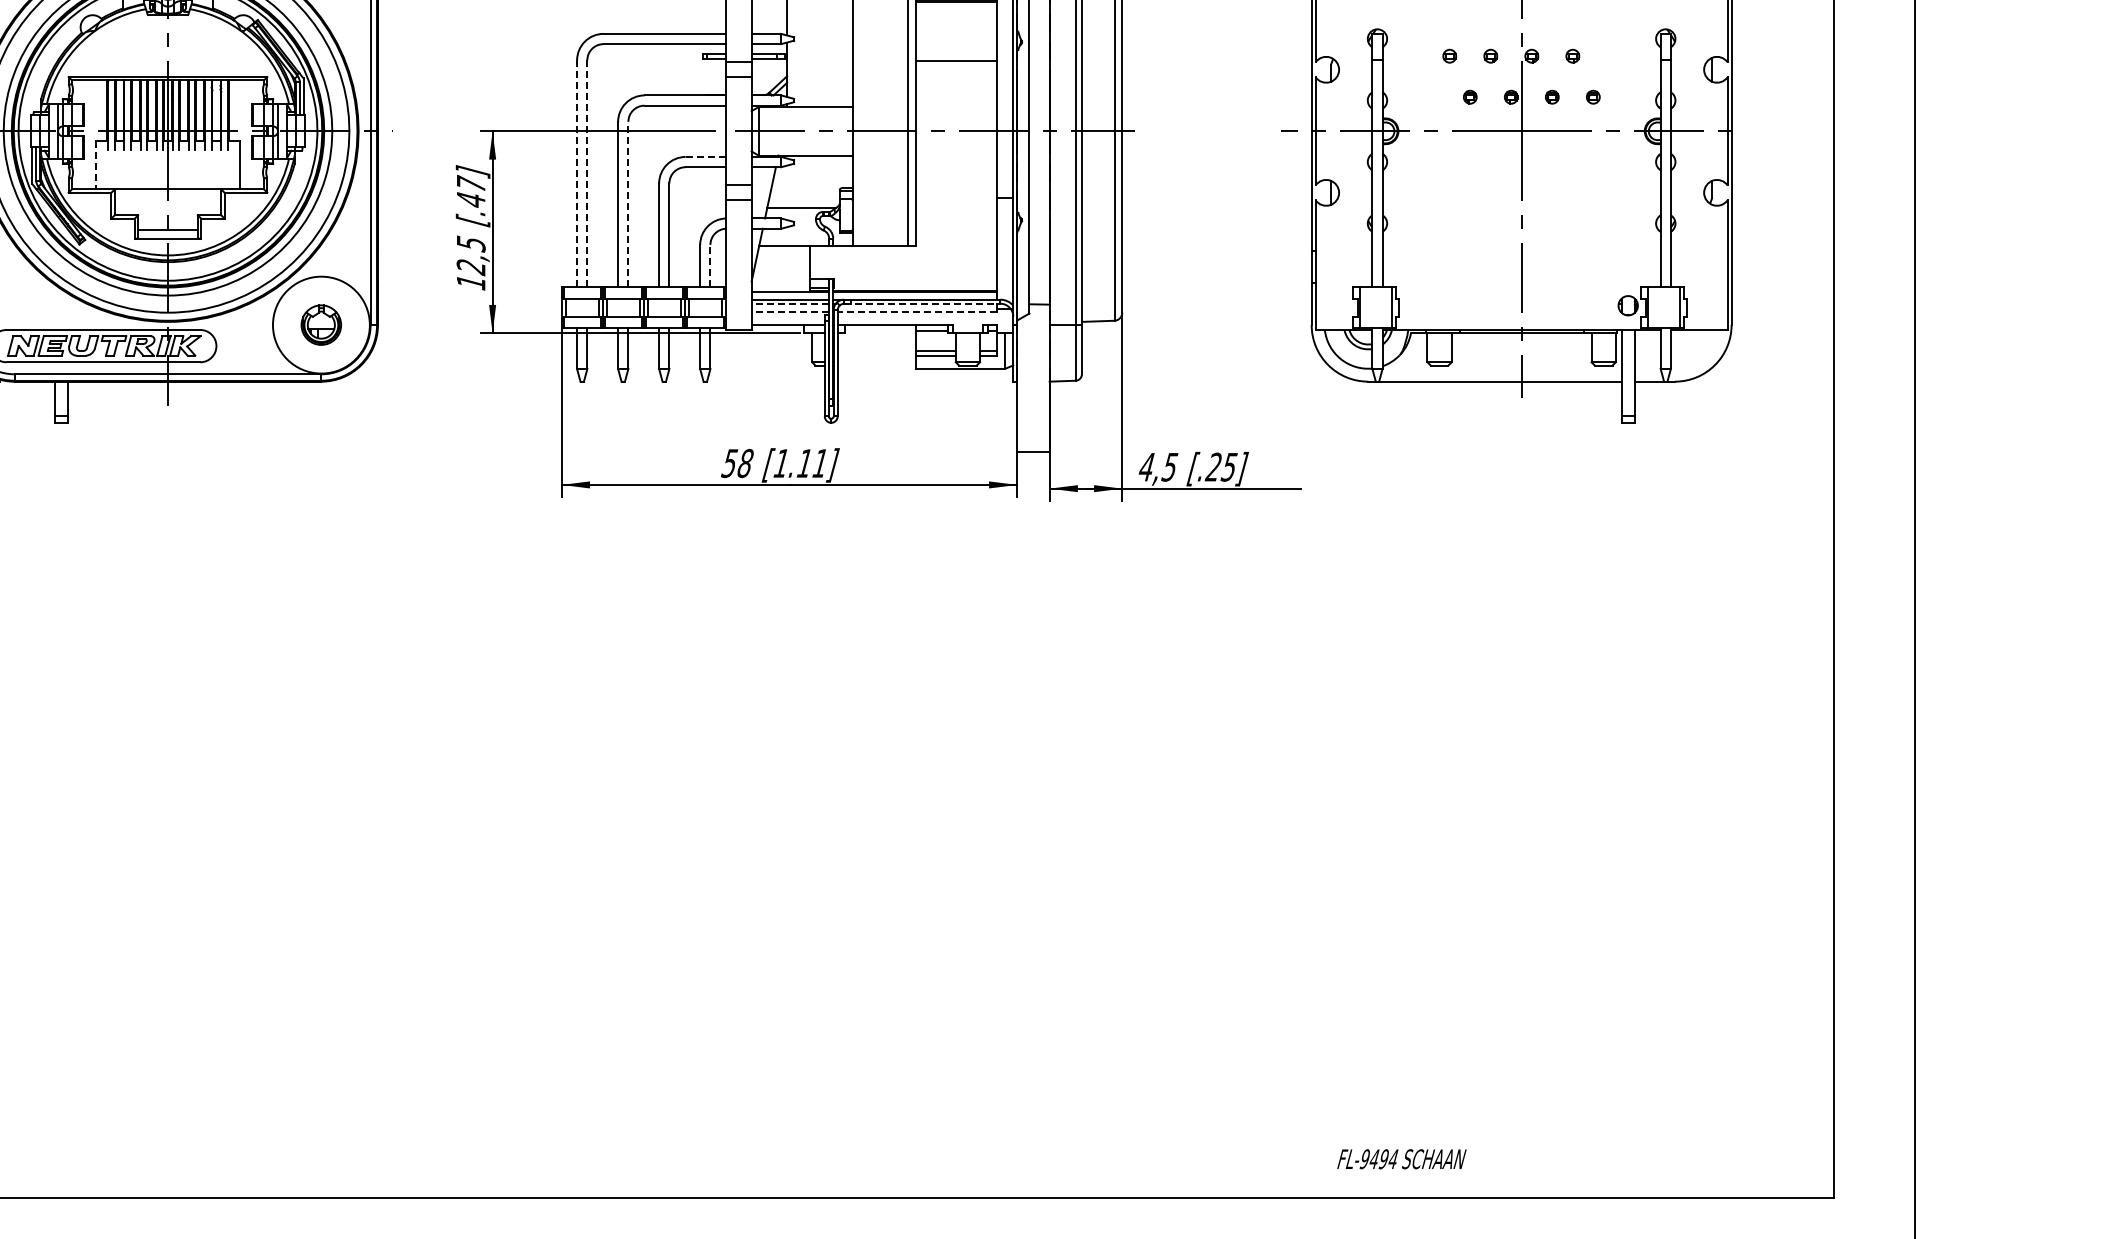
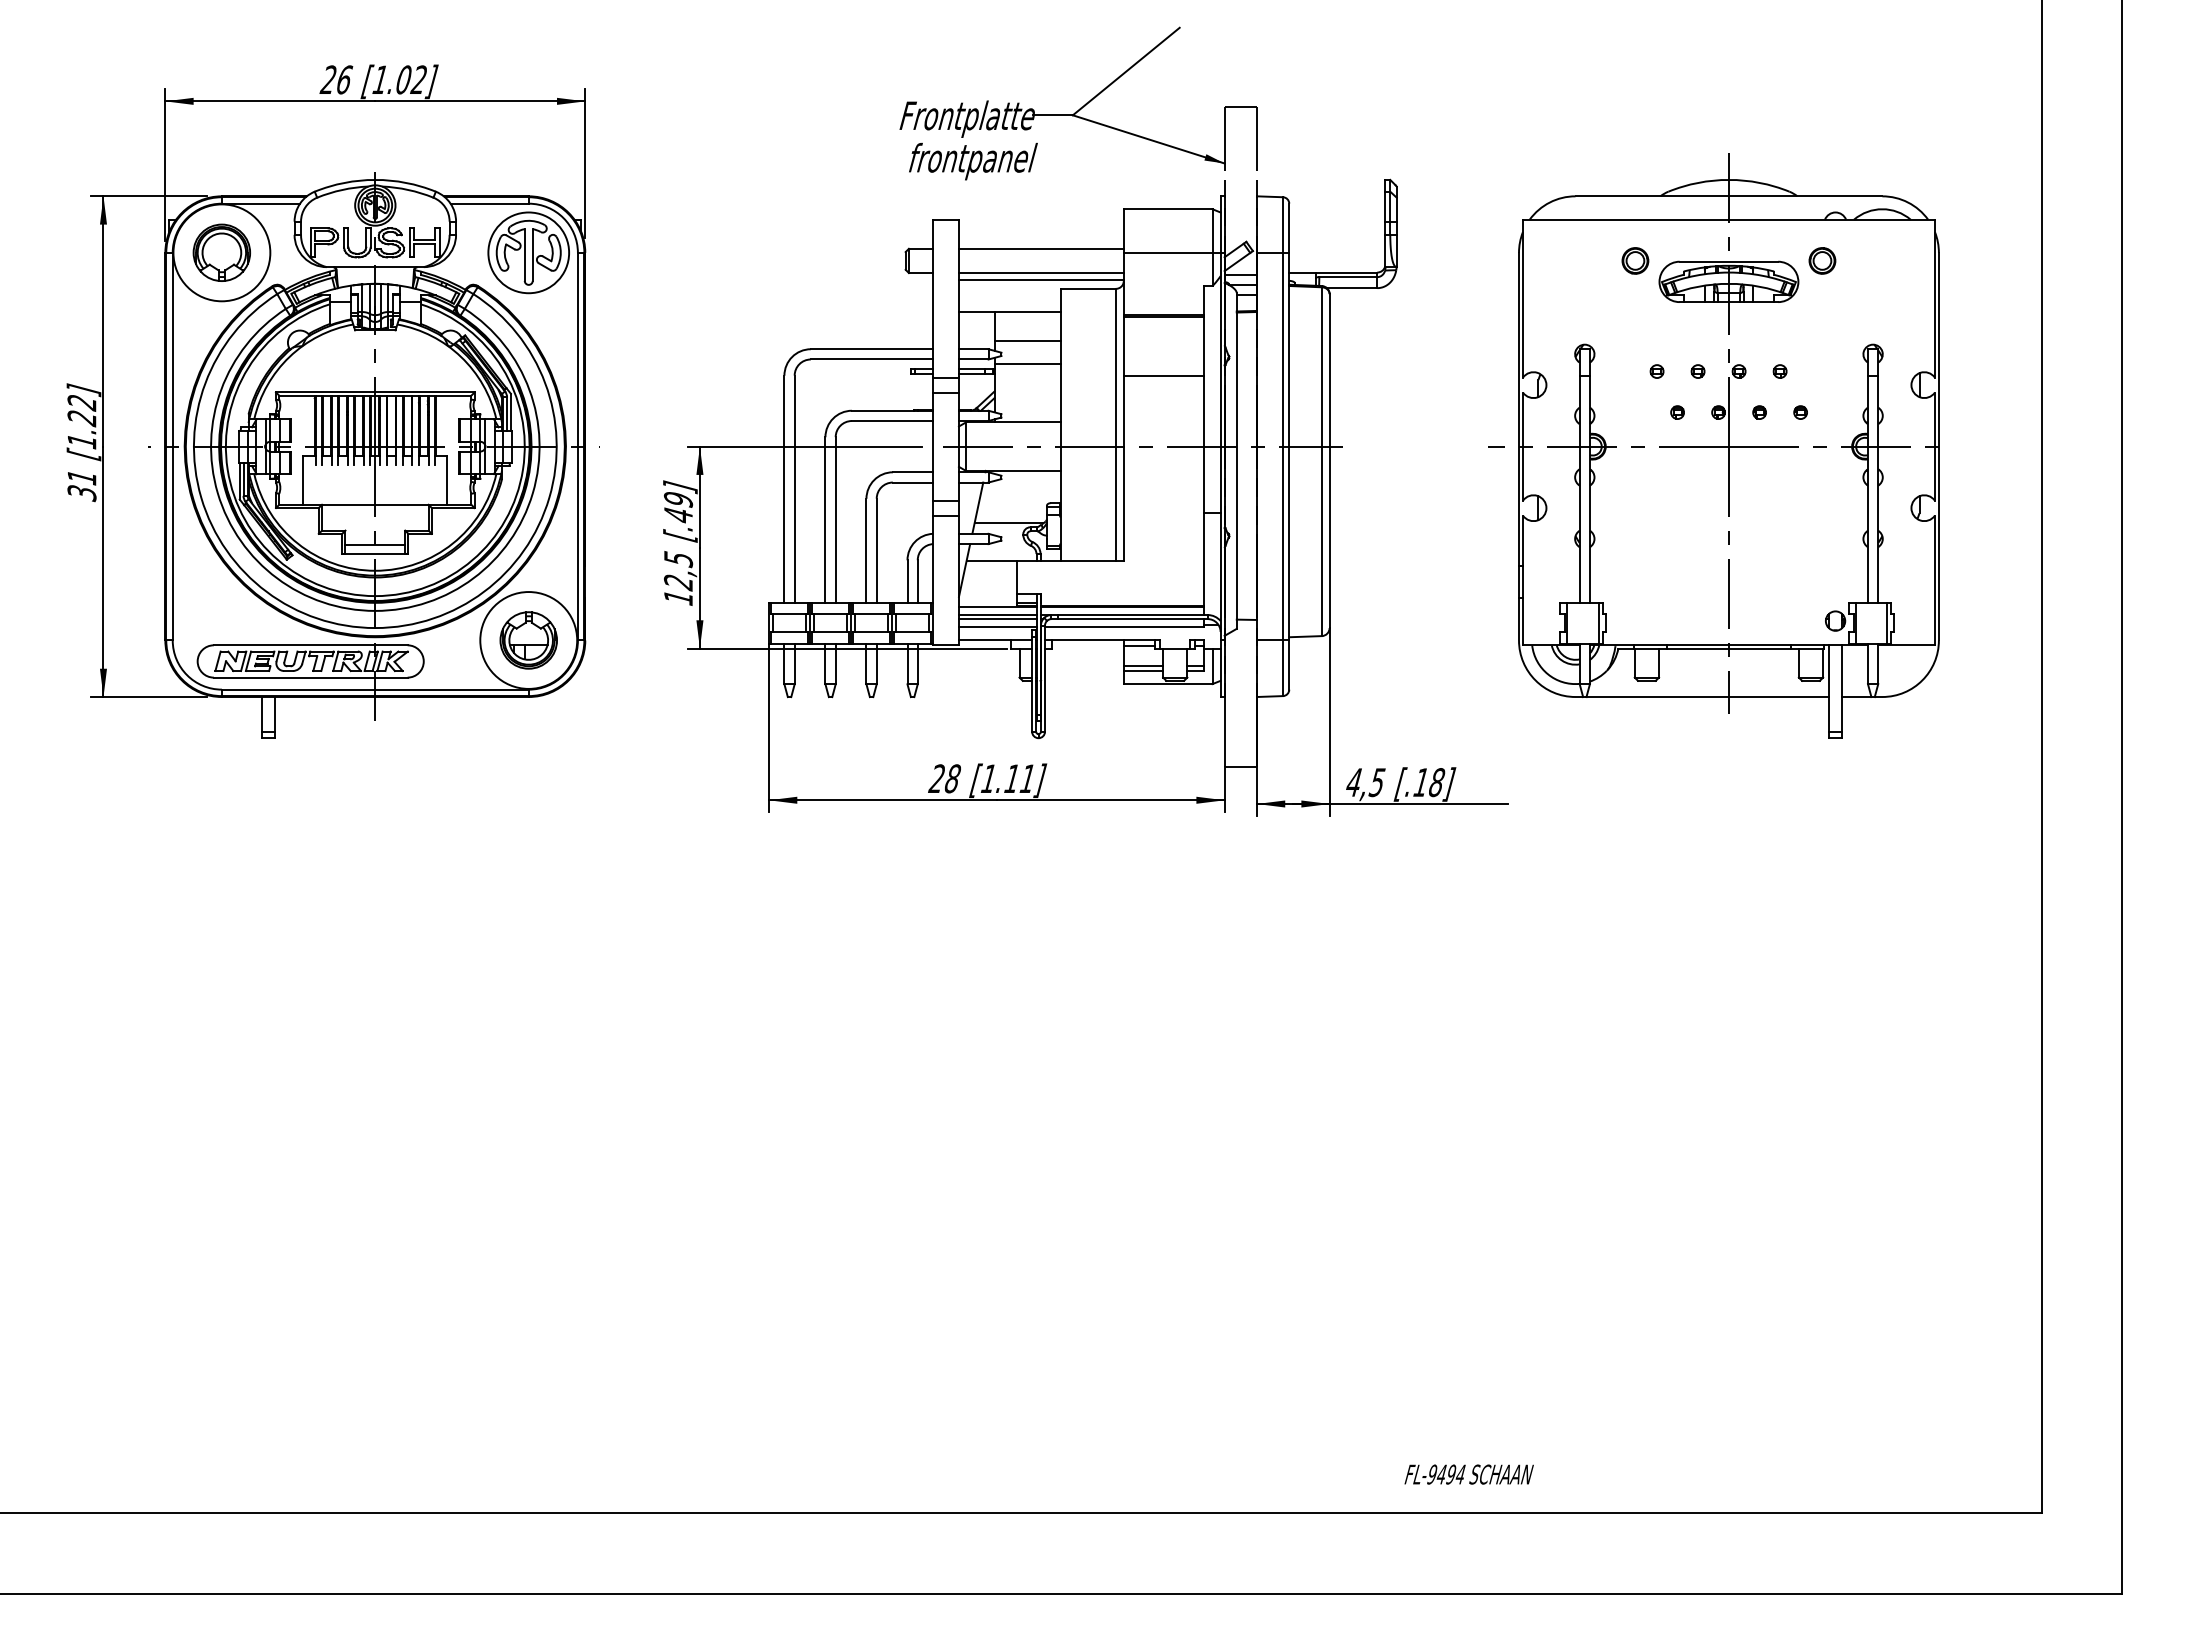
line: (820, 26) -> (1027, 341), added
line: (820, 49) -> (1027, 364), added
line: (706, 157) -> (913, 472), dashed -> solid
line: (96, 166) -> (303, 481), dashed -> solid
line: (577, 174) -> (784, 489), dashed -> solid
line: (587, 174) -> (794, 489), dashed -> solid
text: (471, 183) -> (678, 498), [.47] -> [.49]
line: (628, 204) -> (835, 519), dashed -> solid
line: (710, 266) -> (917, 581), dashed -> solid
line: (790, 304) -> (997, 619), dashed -> solid
line: (923, 304) -> (1130, 619), dashed -> solid
line: (790, 312) -> (997, 627), dashed -> solid
line: (917, 312) -> (1124, 627), dashed -> solid
part: (321, 325) -> (528, 640), size x1.43
text: (729, 463) -> (936, 778), 58 -> 28
text: (1221, 467) -> (1428, 782), [.25] -> [.18]
text: (1401, 1159) -> (1468, 1474), moved

